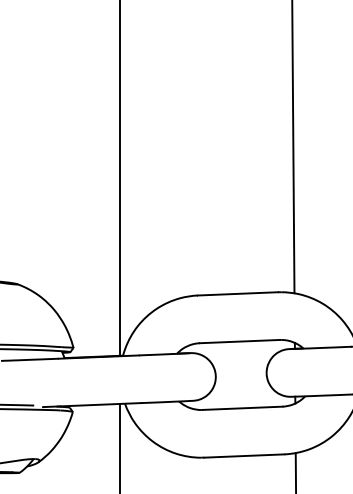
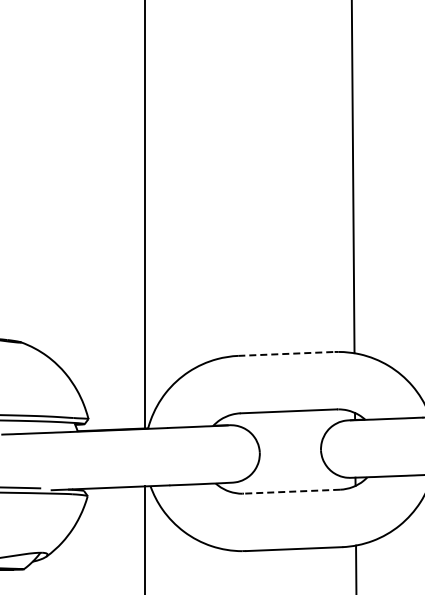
line: (237, 293) -> (286, 353), solid -> dashed
line: (242, 408) -> (291, 491), solid -> dashed

